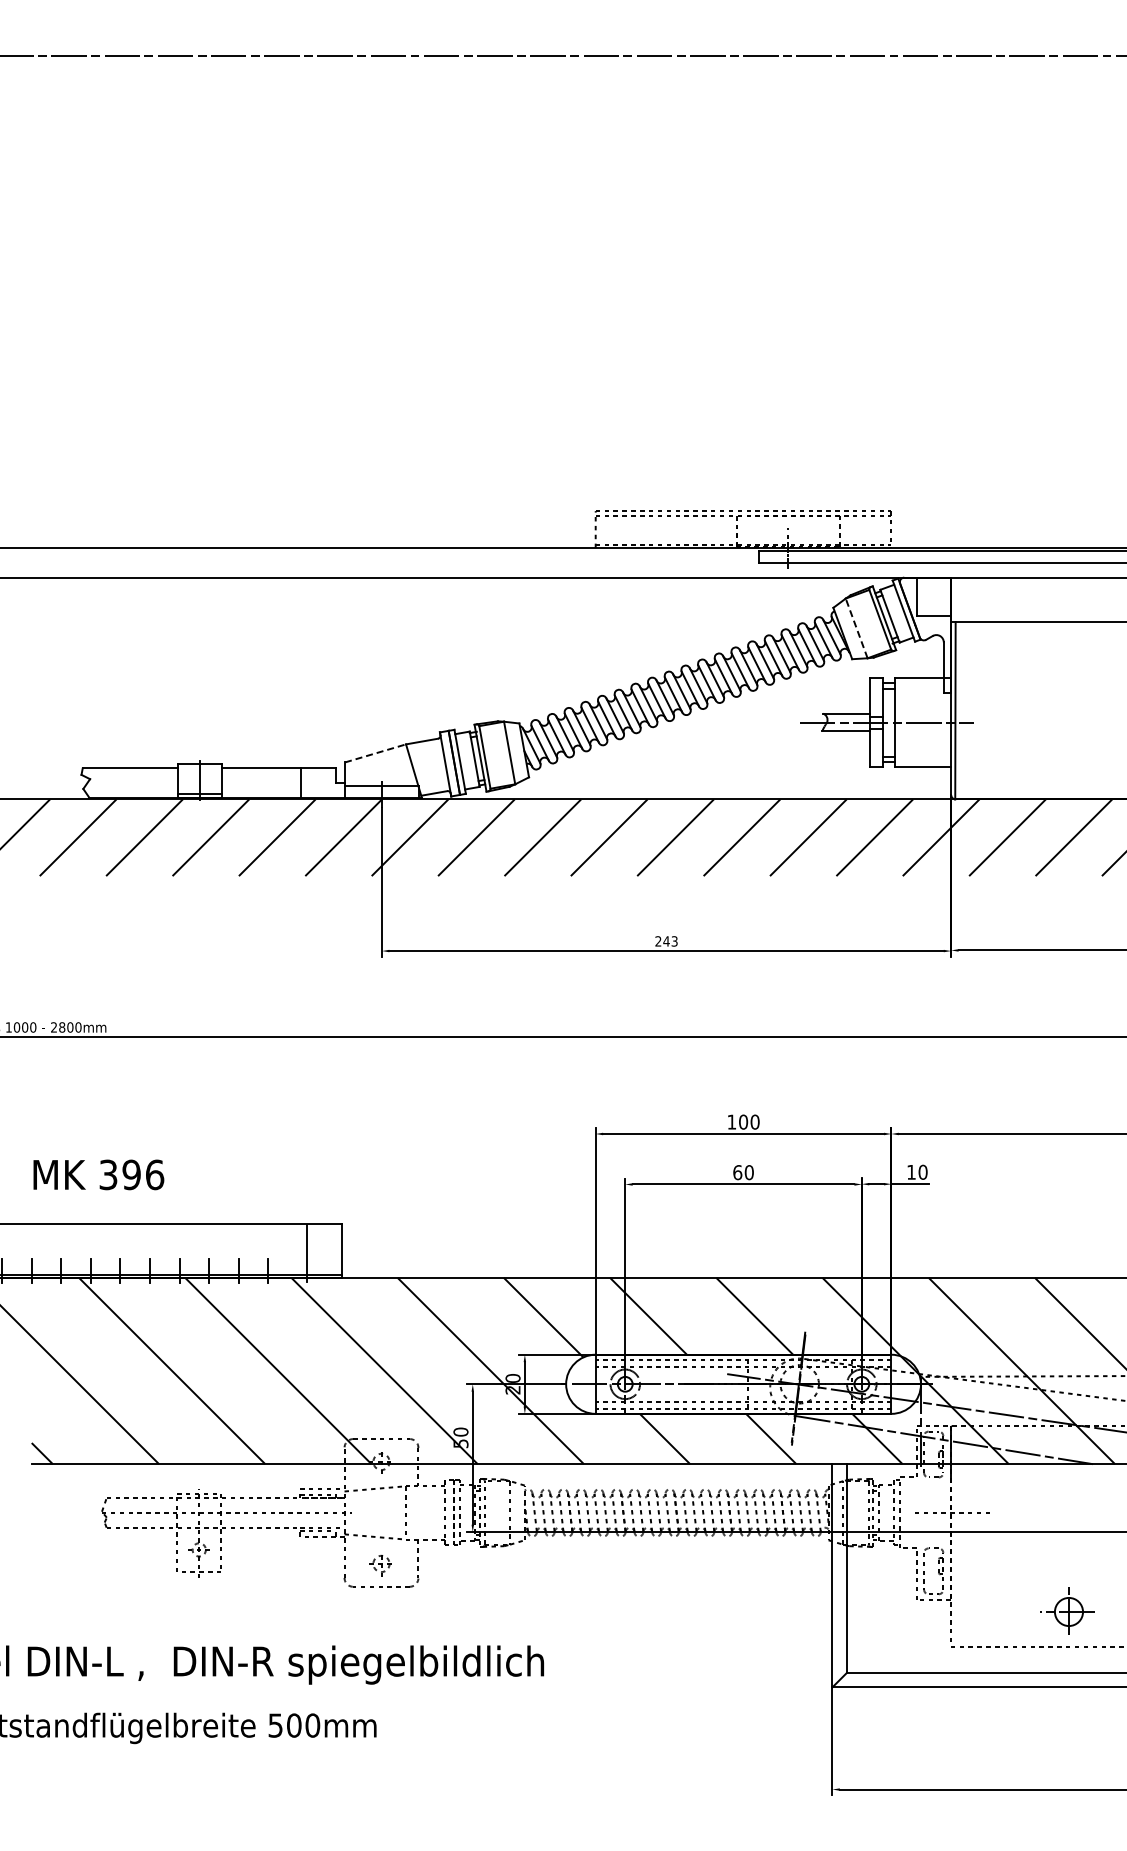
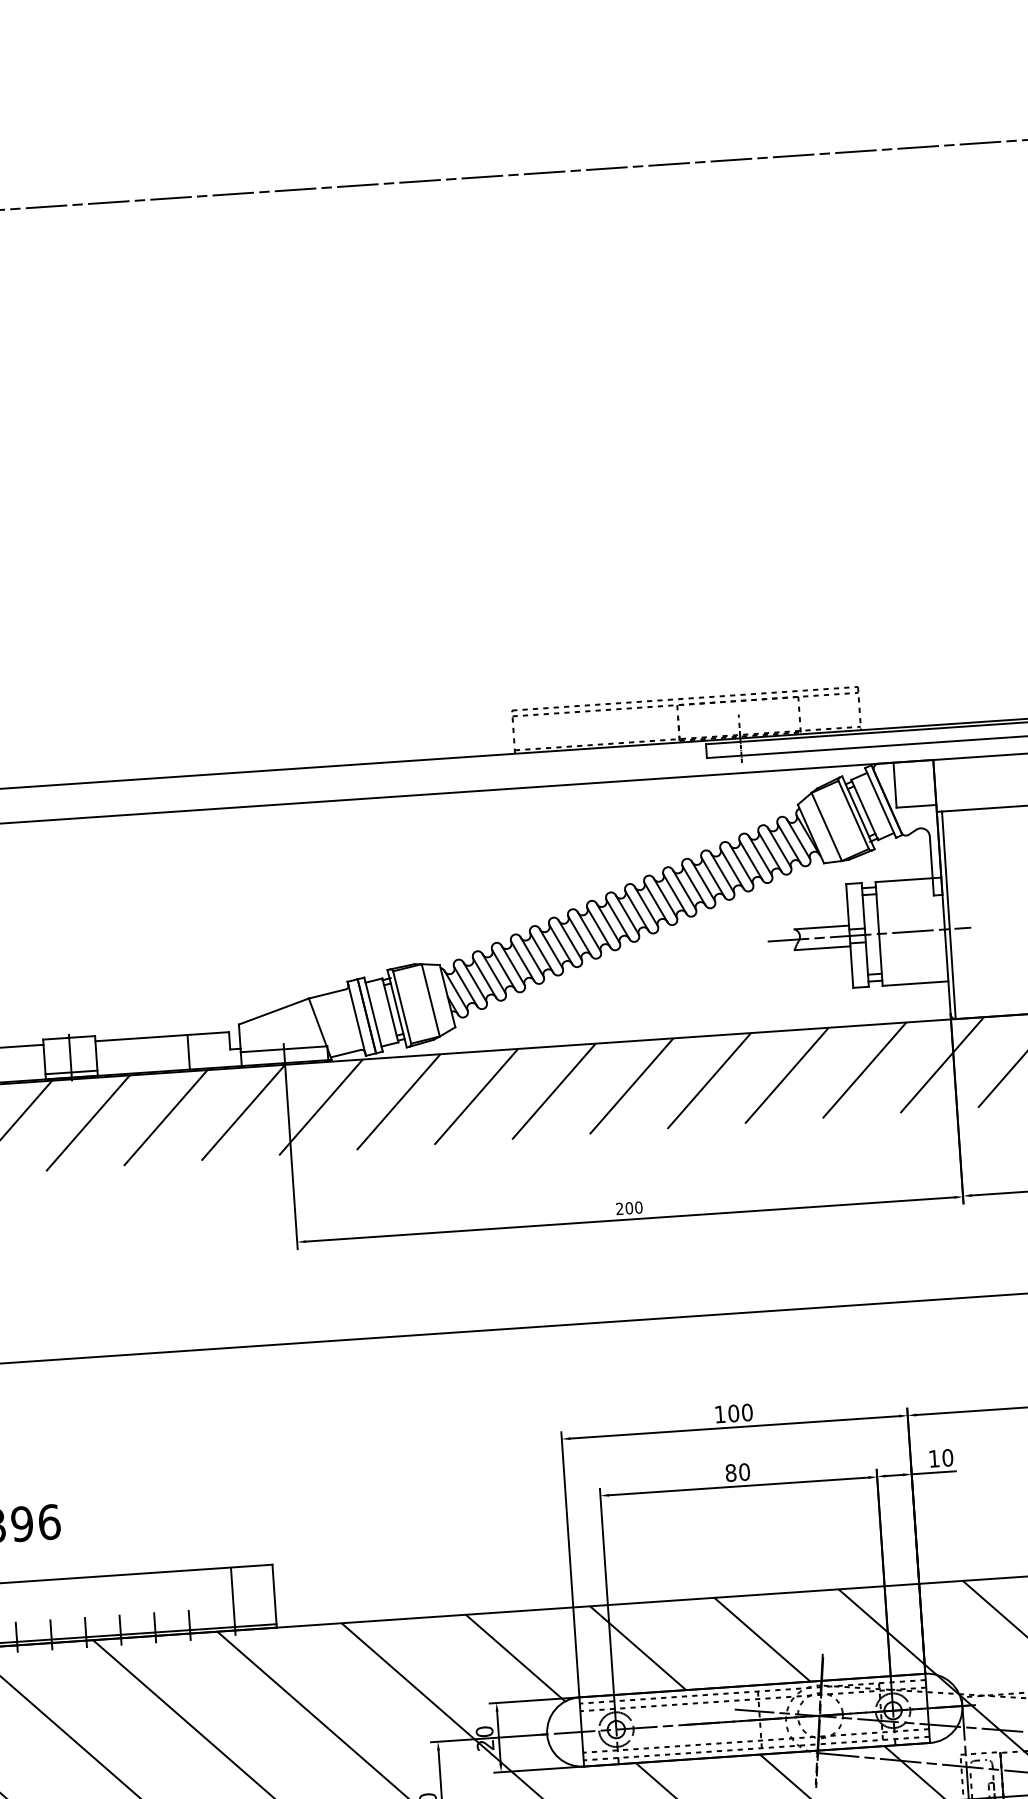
line: (856, 628) -> (826, 827), dashed -> solid
line: (375, 753) -> (273, 1011), dashed -> solid
text: (670, 941) -> (633, 1208), 243 -> 200
text: (737, 1172) -> (730, 1472), 60 -> 80

